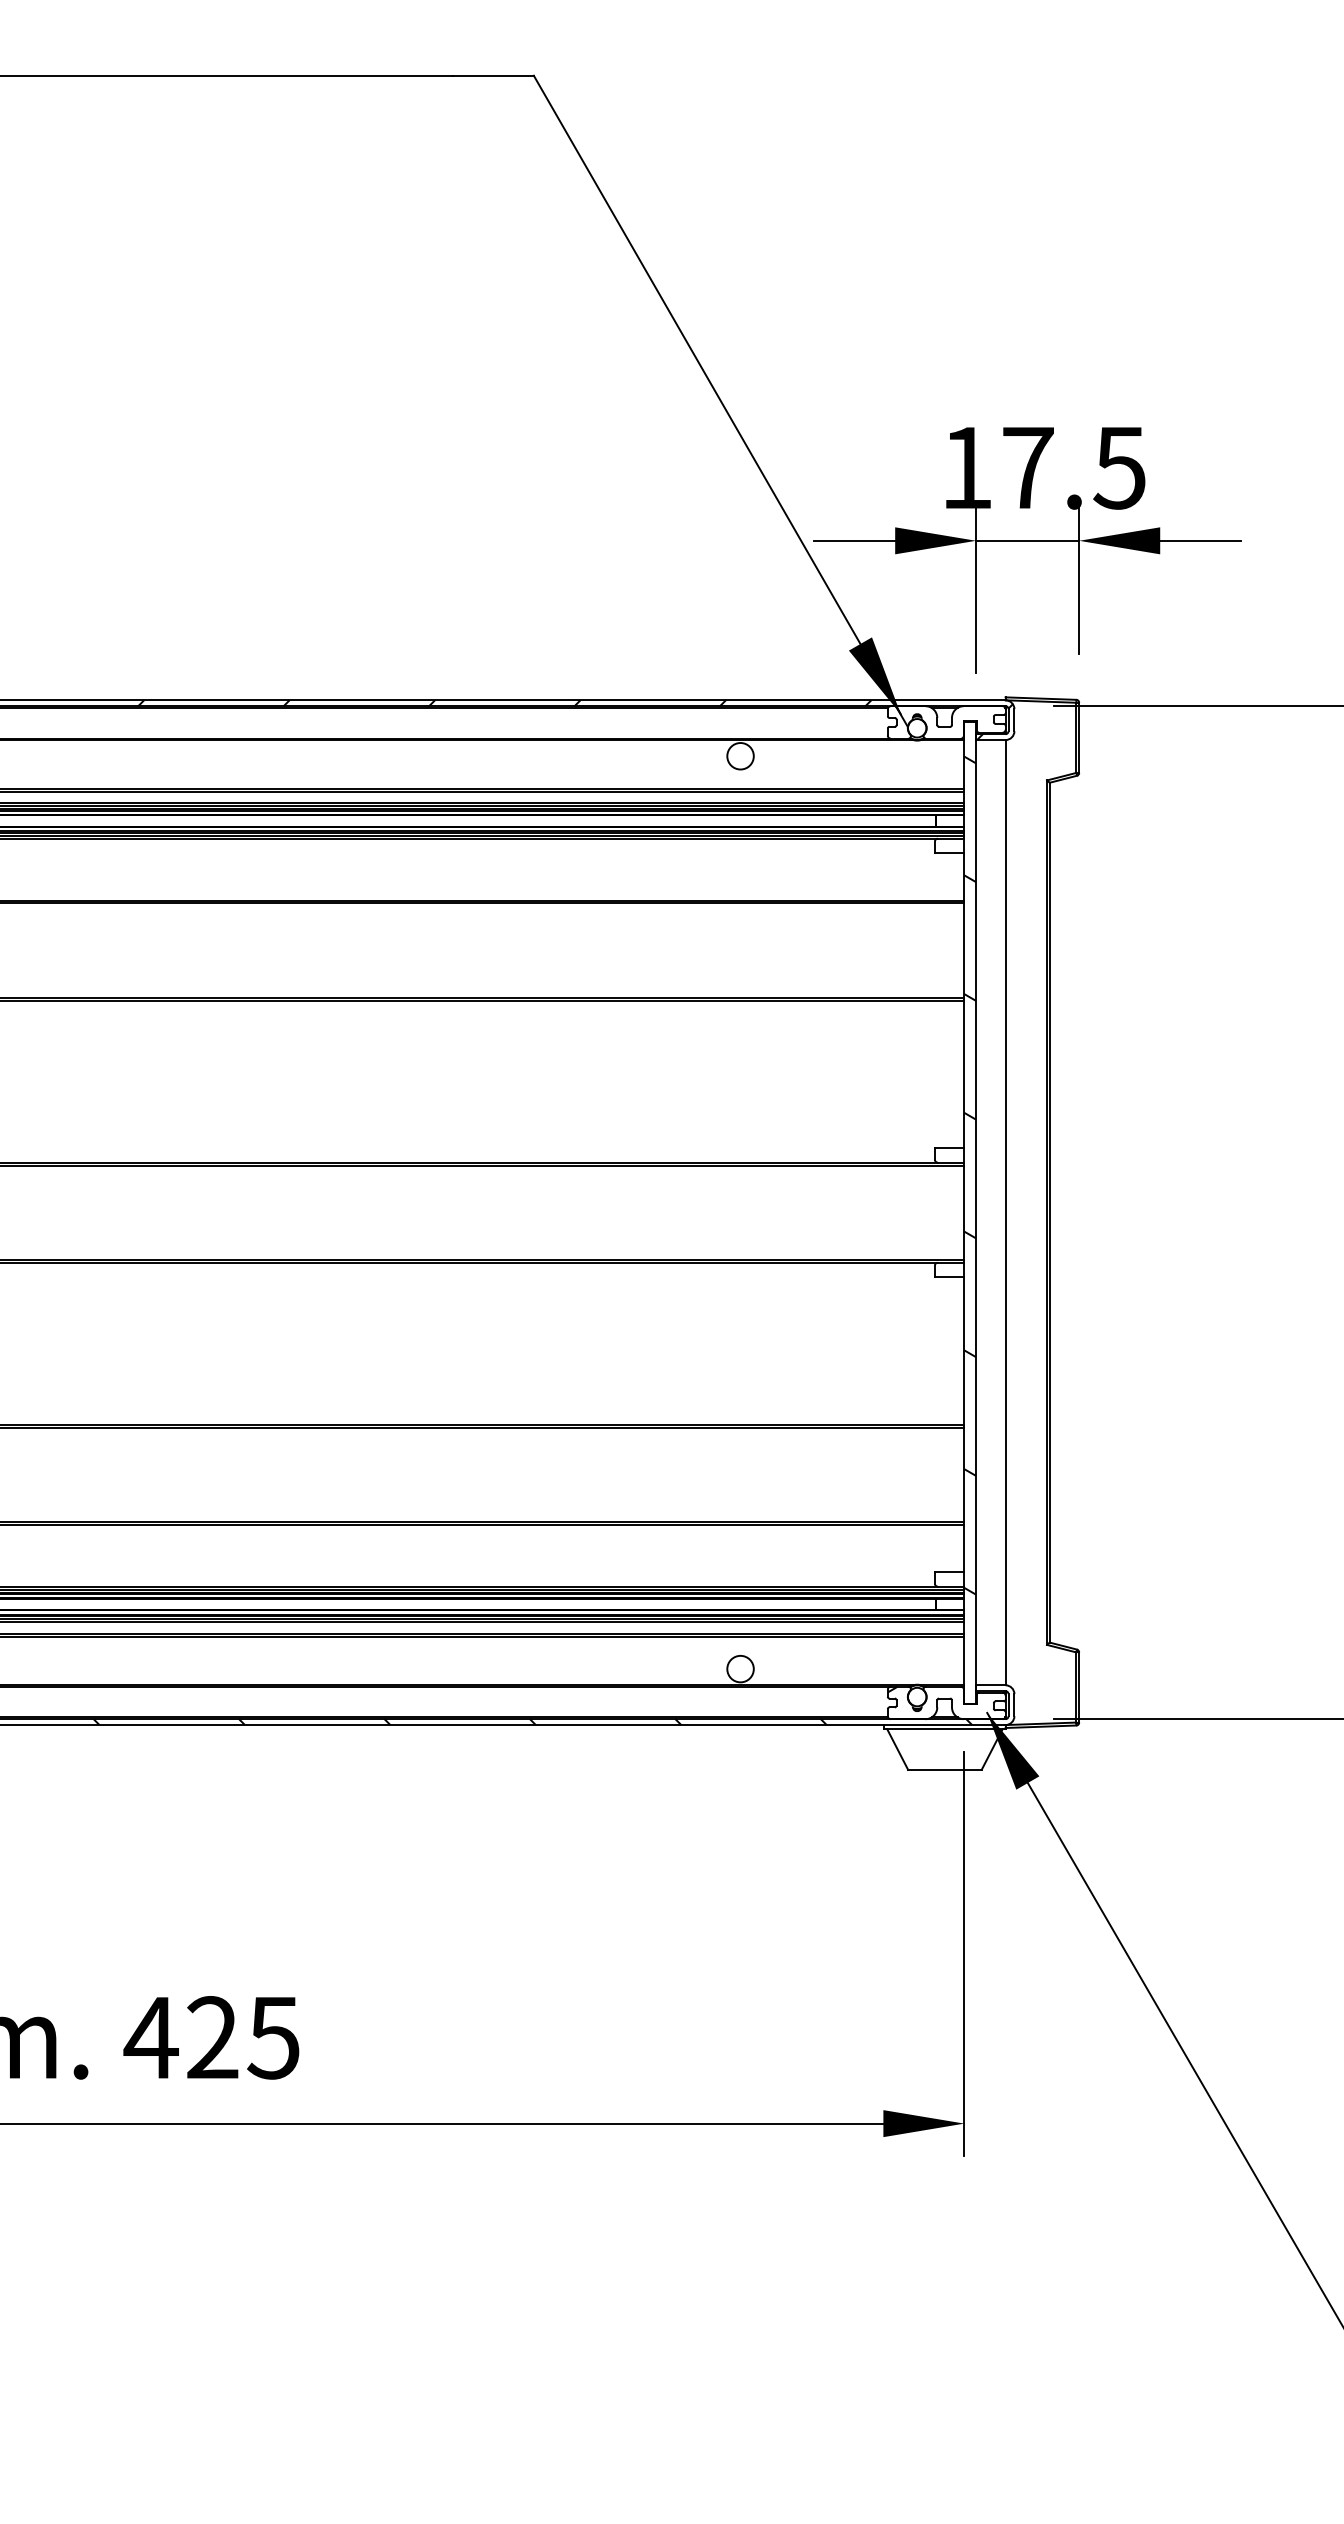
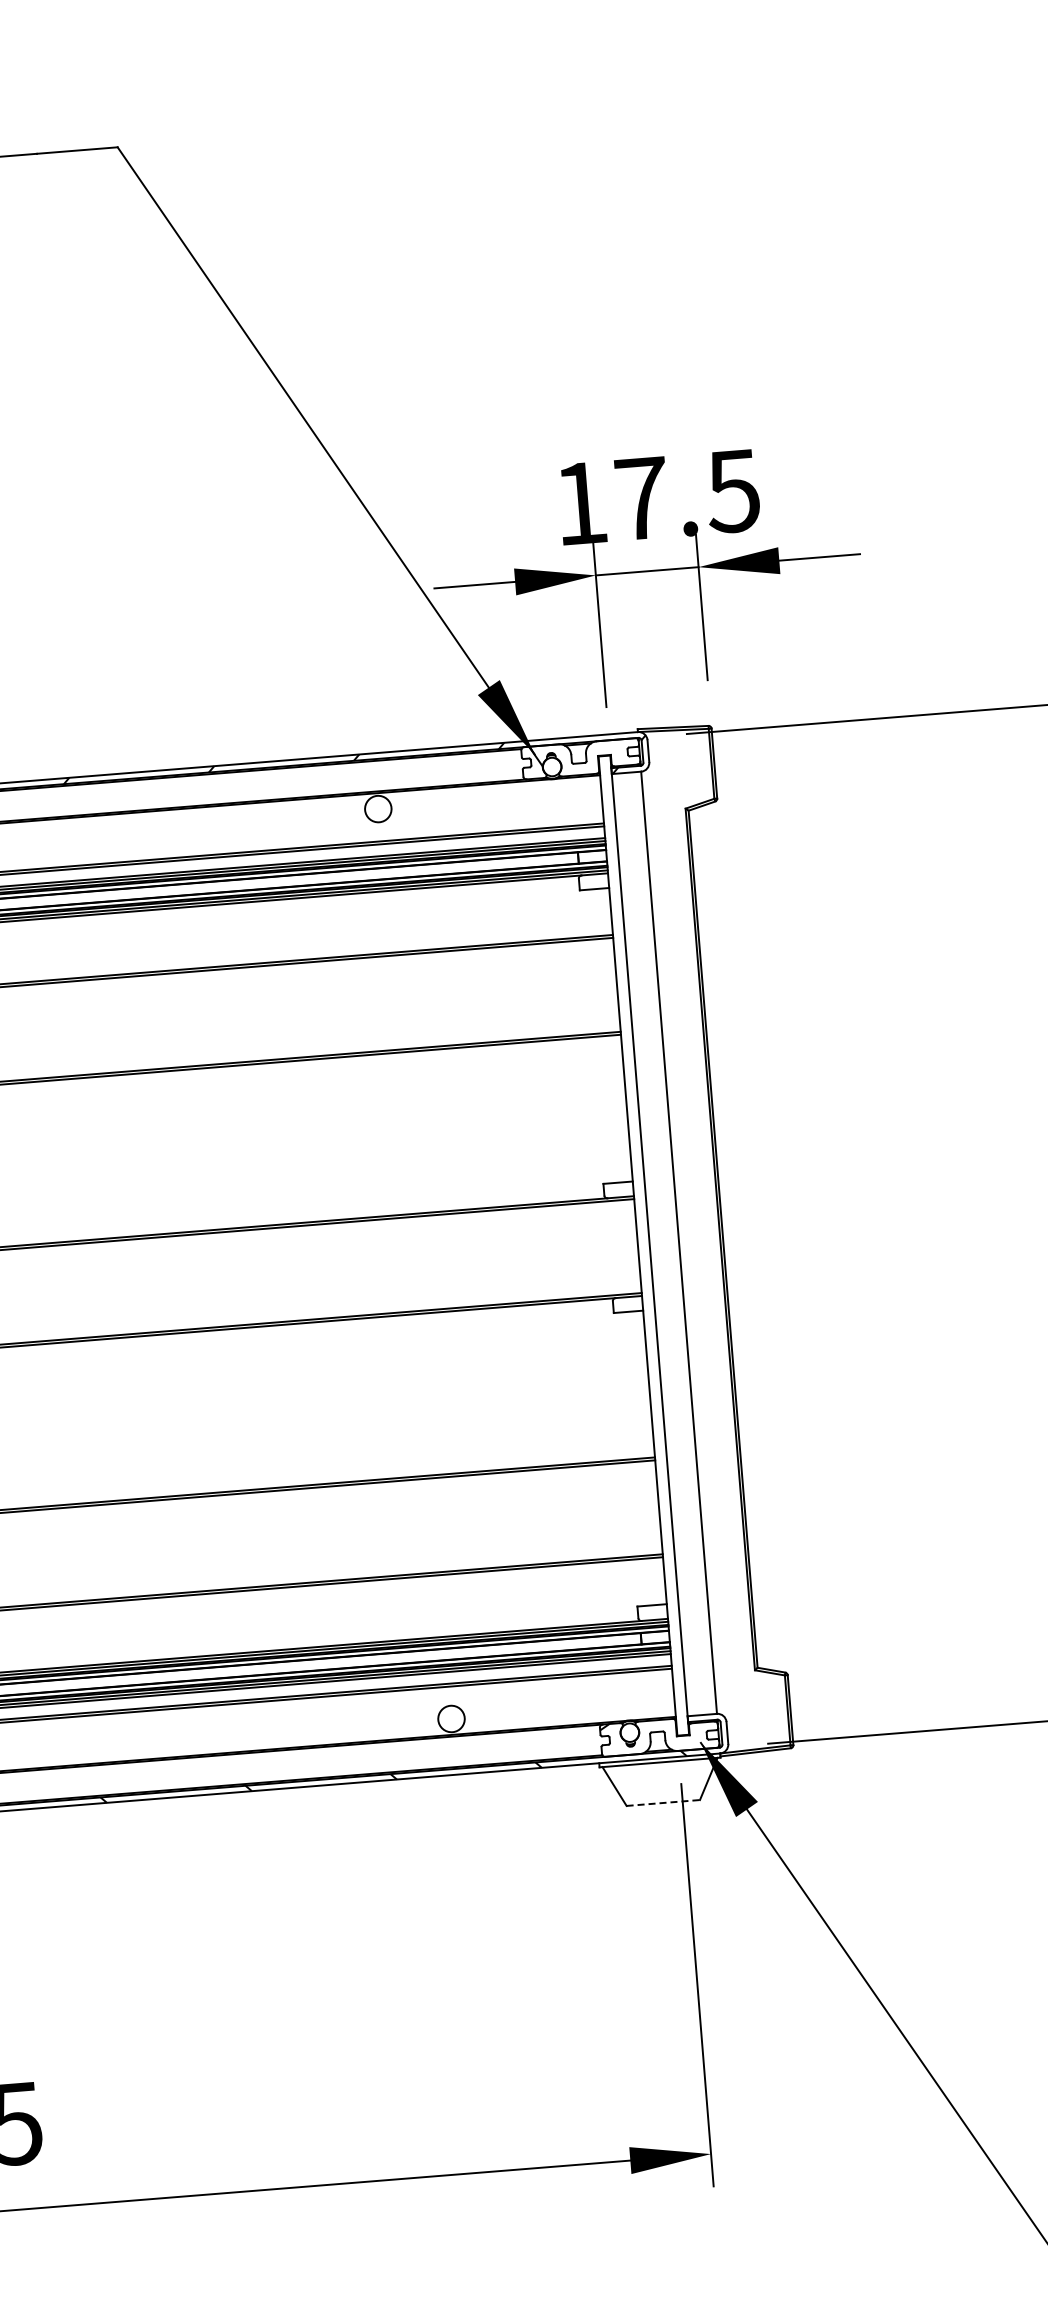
hatch: (970, 1175) -> (641, 1208), removed
line: (944, 1769) -> (662, 1802), solid -> dashed

